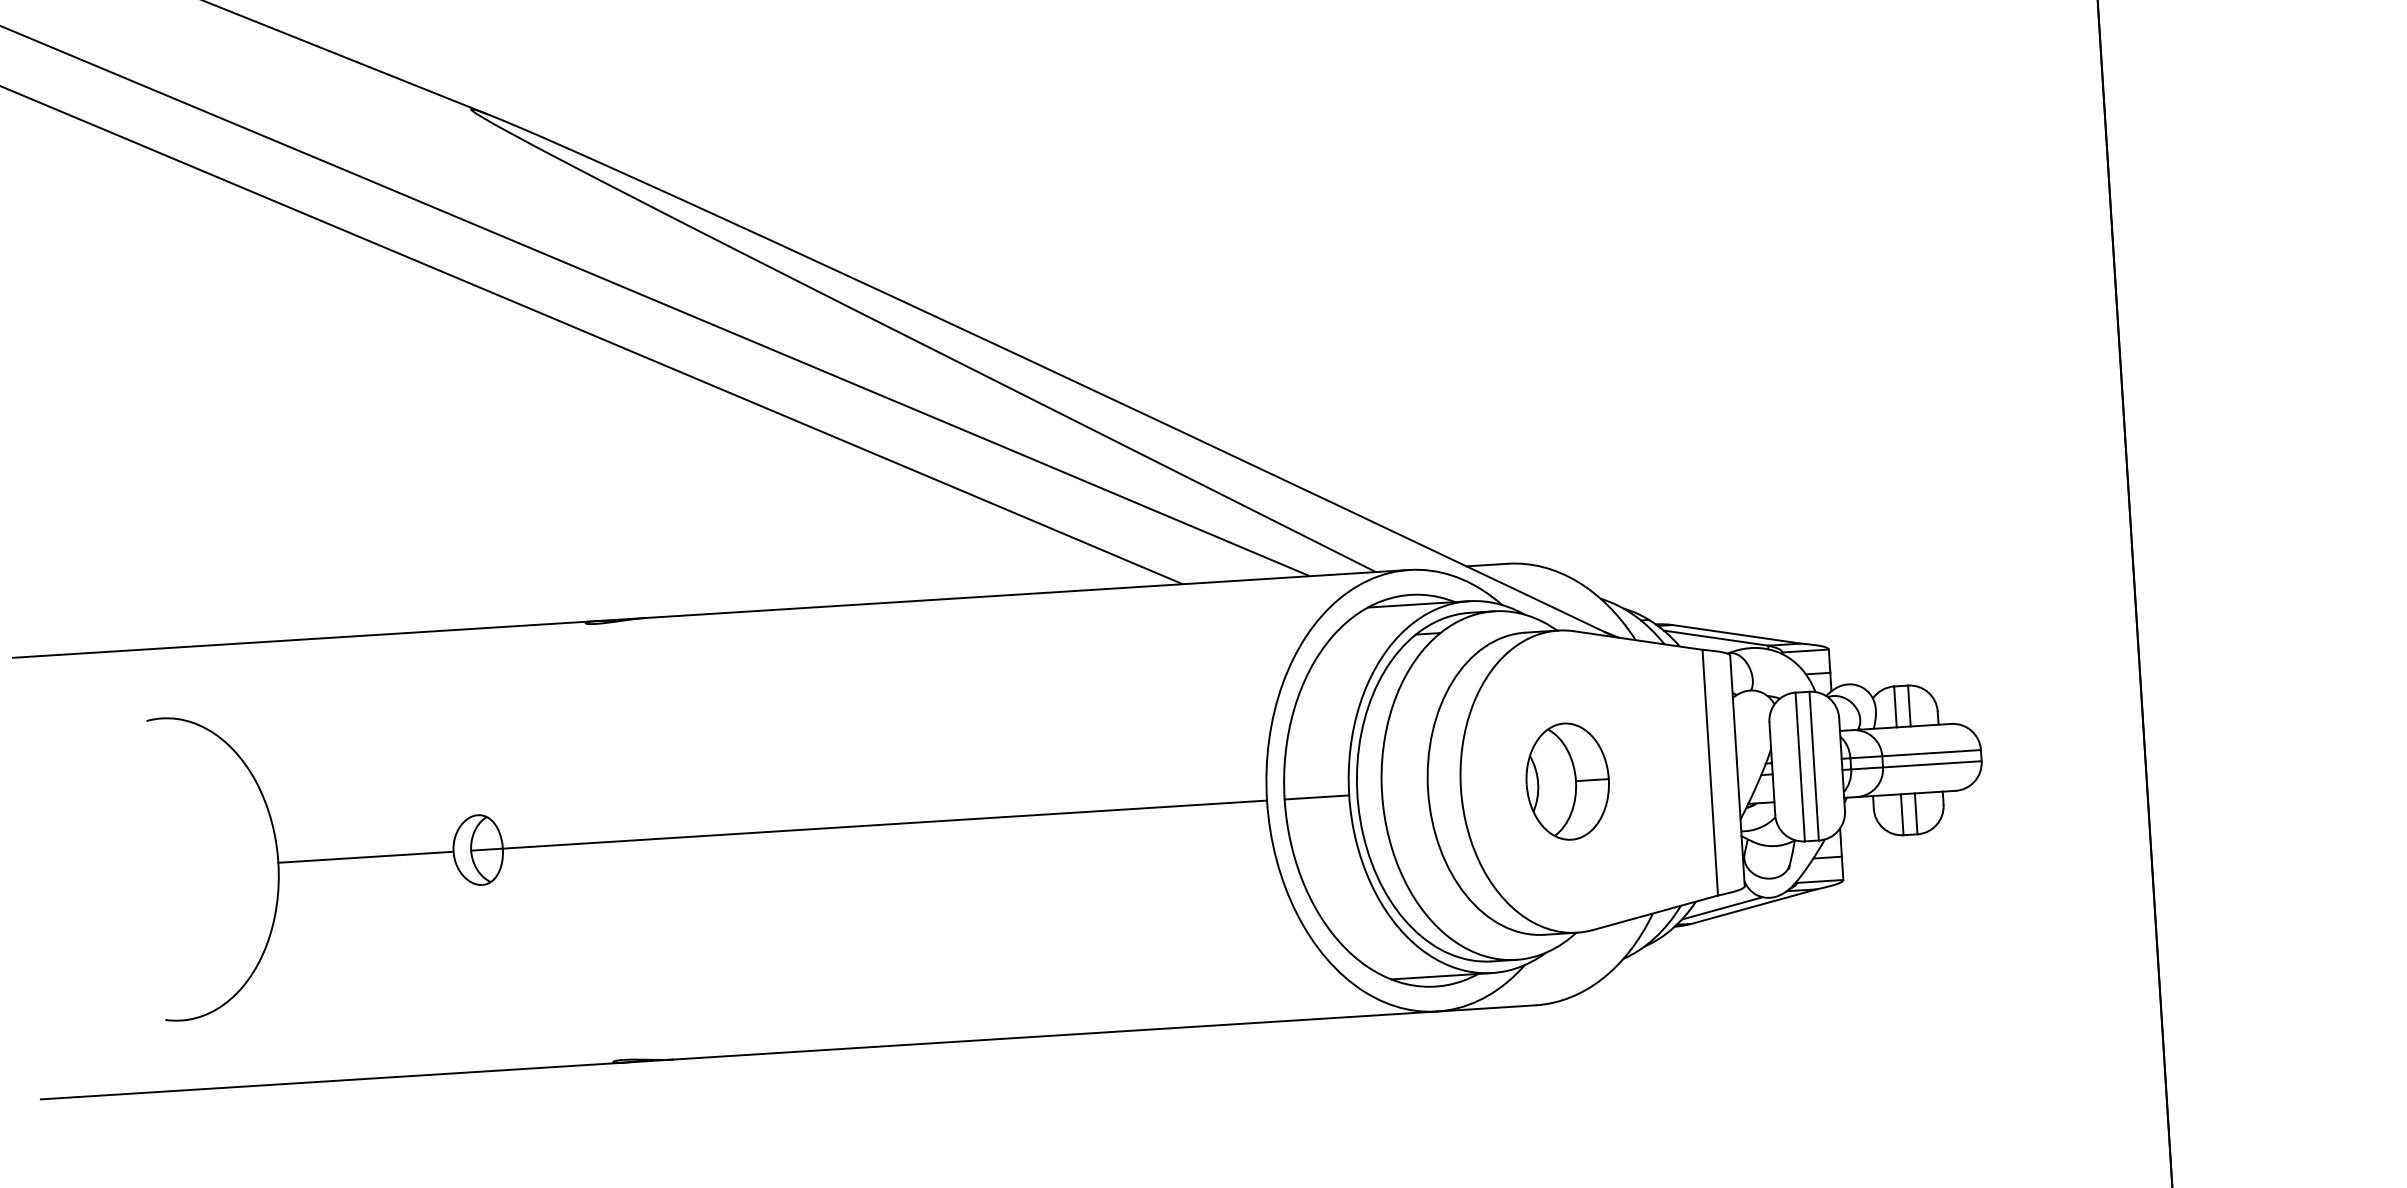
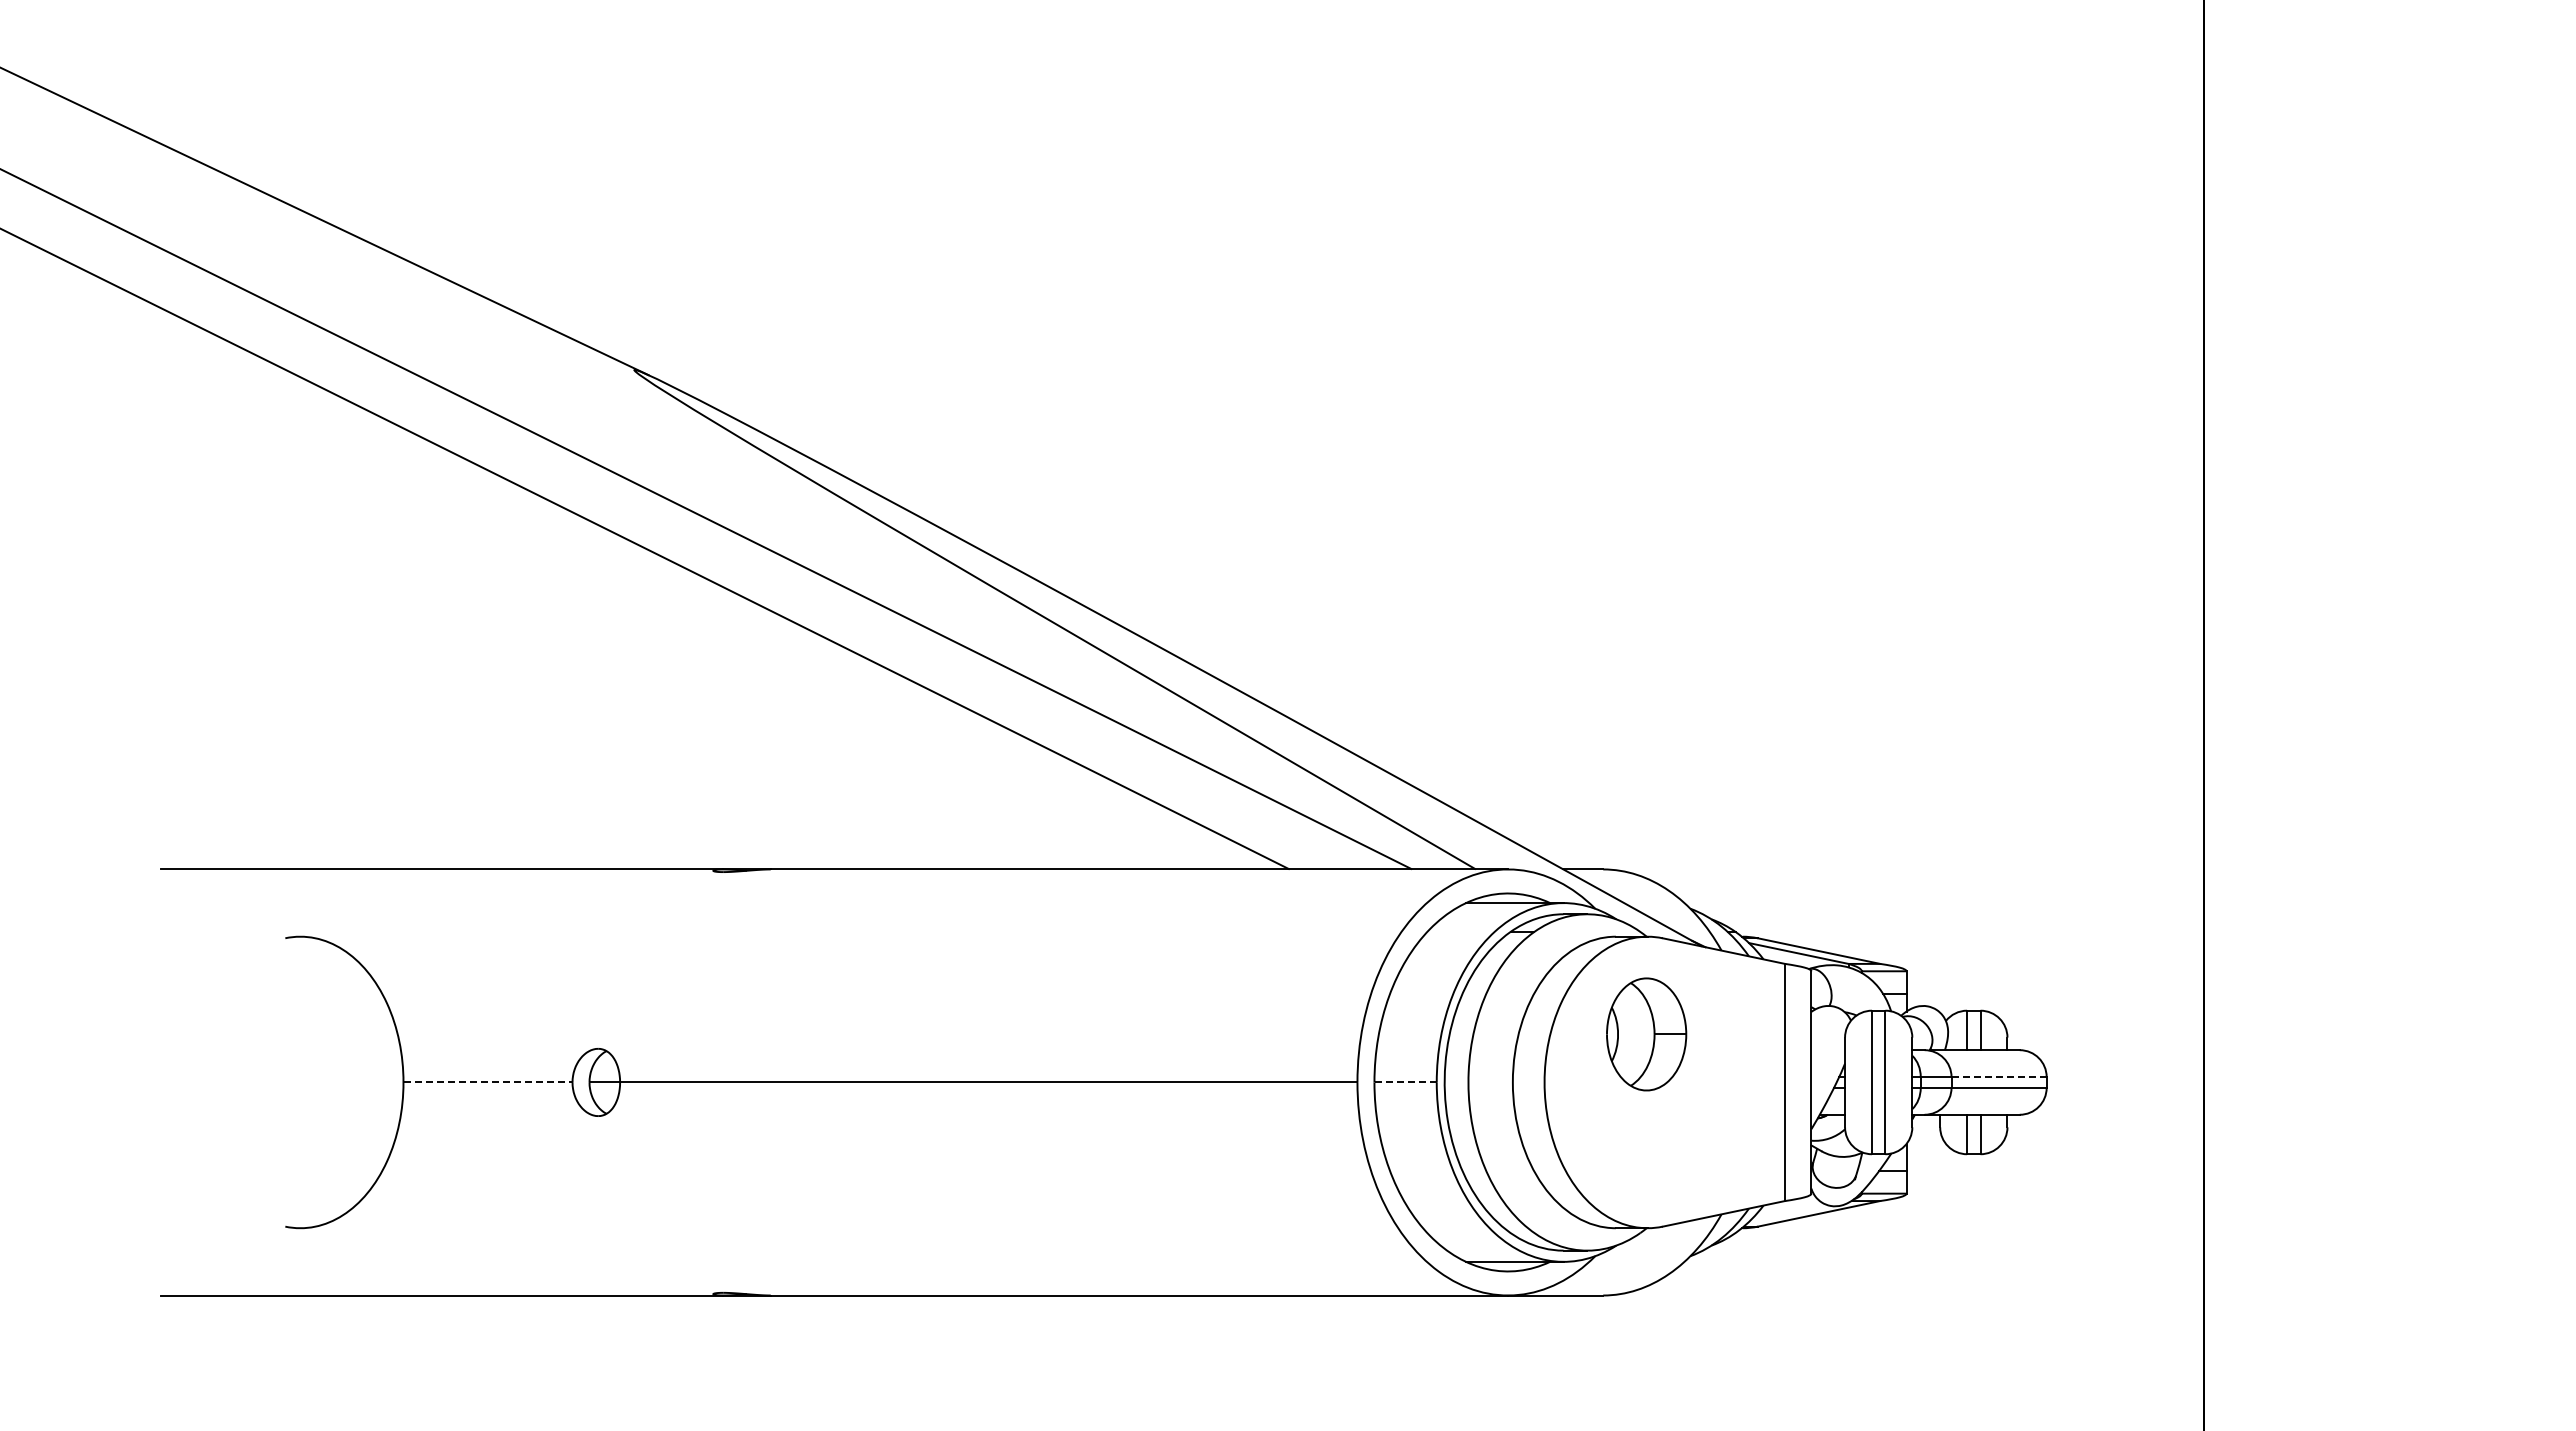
line: (1932, 753) -> (1999, 1077), solid -> dashed
part: (1567, 781) -> (1646, 1034), moved
line: (1316, 797) -> (1405, 1082), solid -> dashed
line: (366, 857) -> (488, 1082), solid -> dashed
line: (1722, 908) -> (1788, 1213), removed

